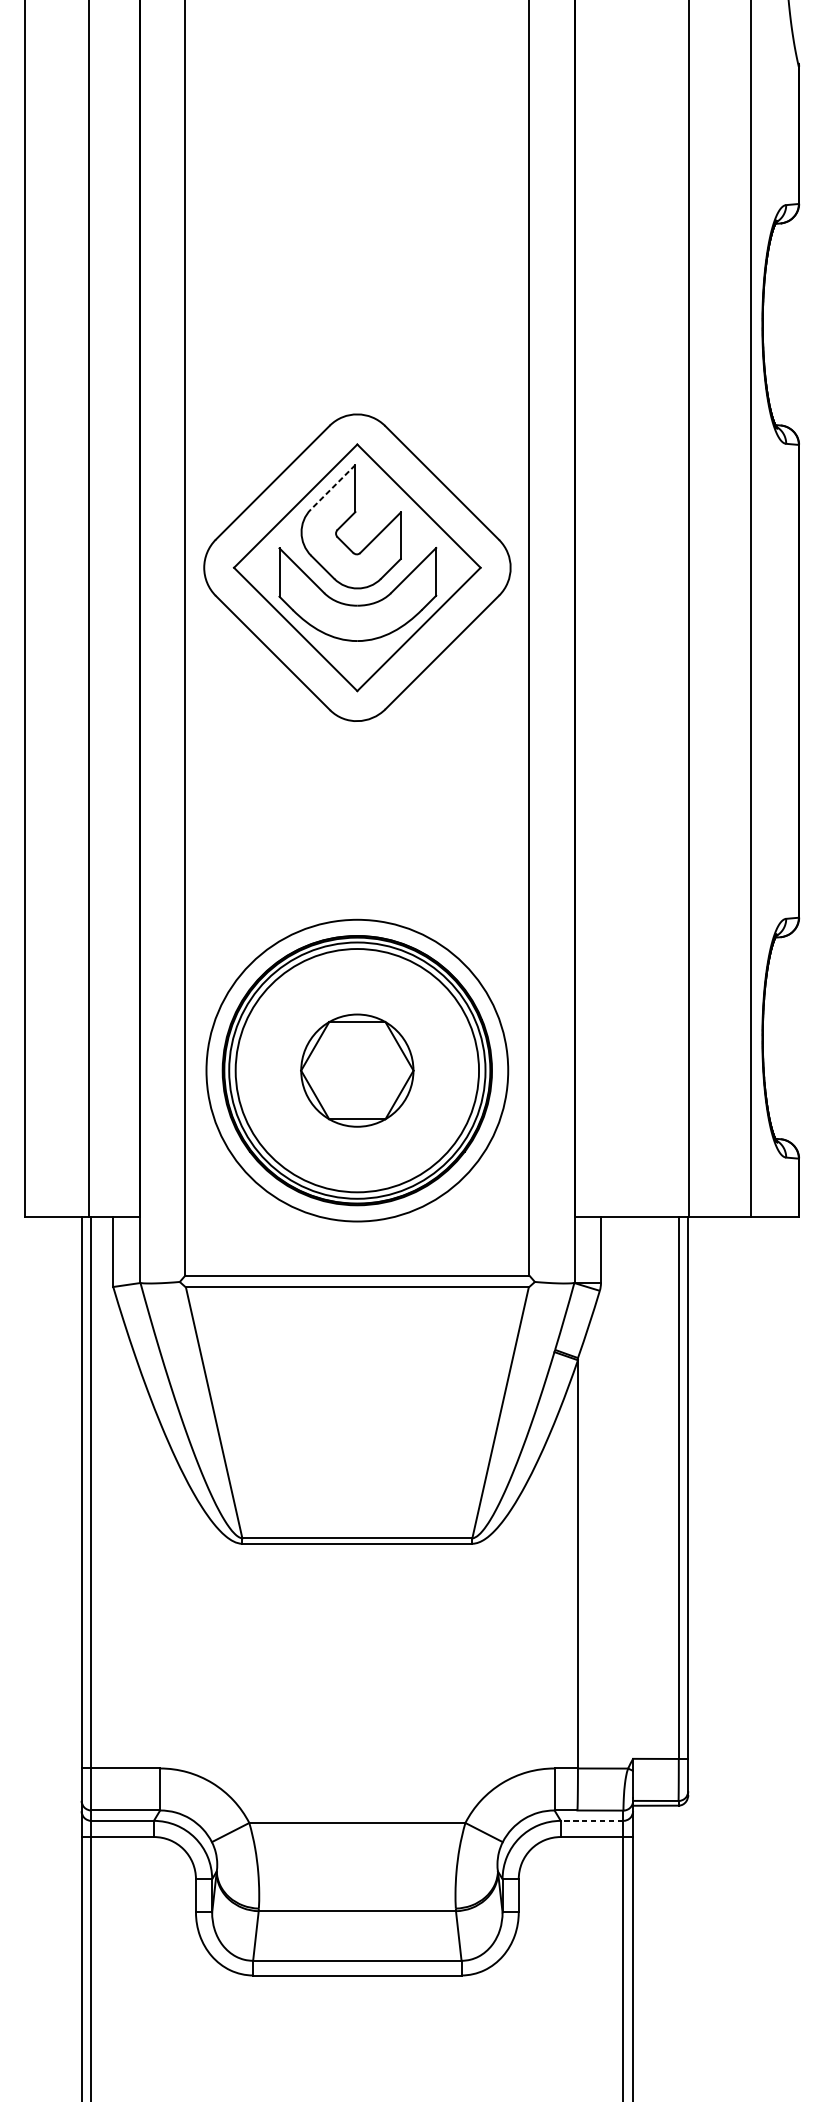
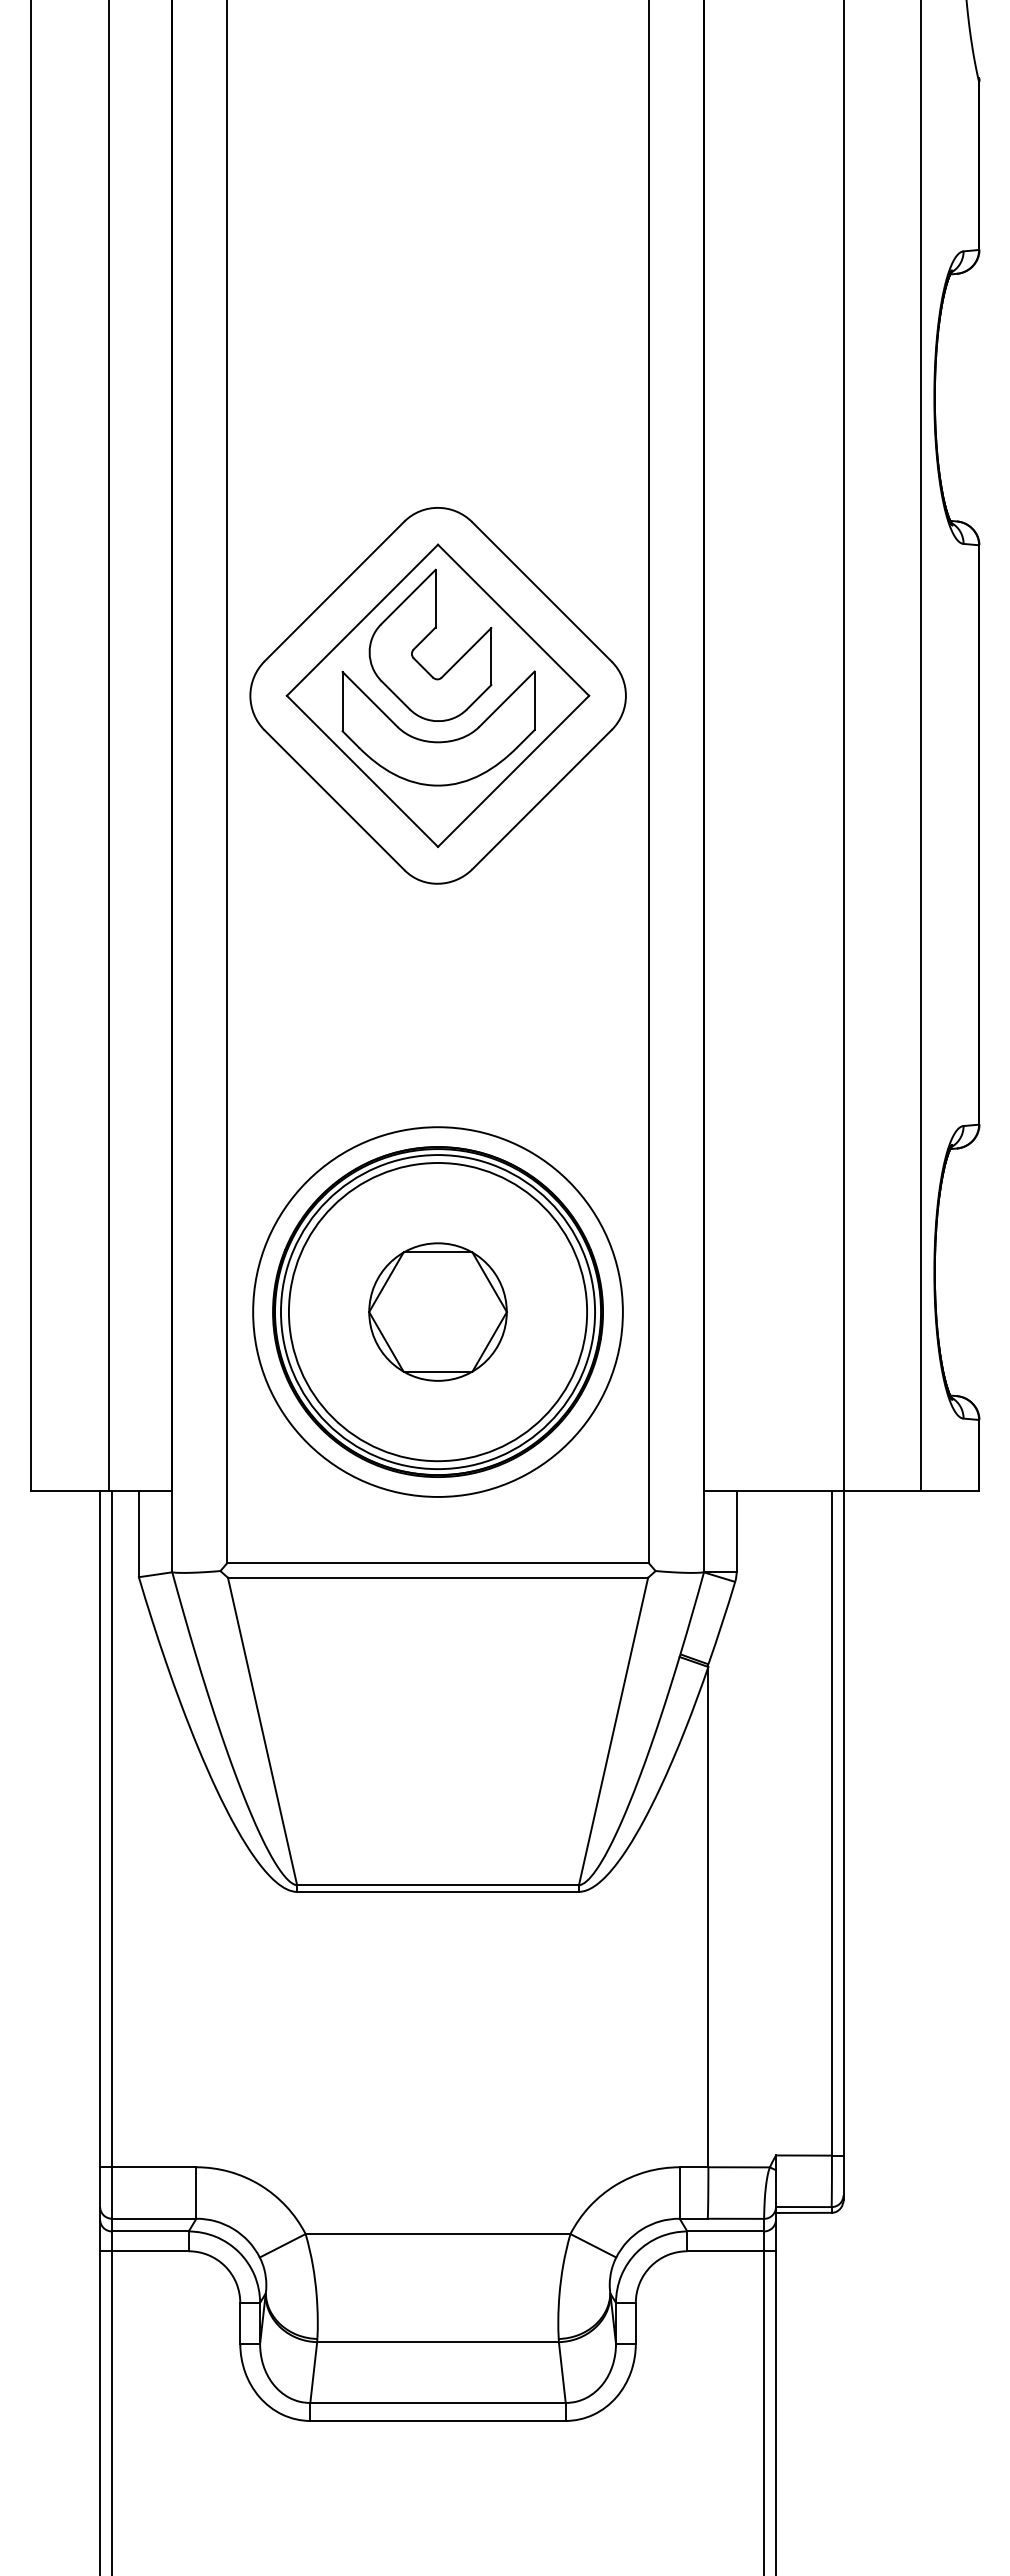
line: (333, 487) -> (408, 597), dashed -> solid
line: (591, 1820) -> (725, 2231), dashed -> solid

